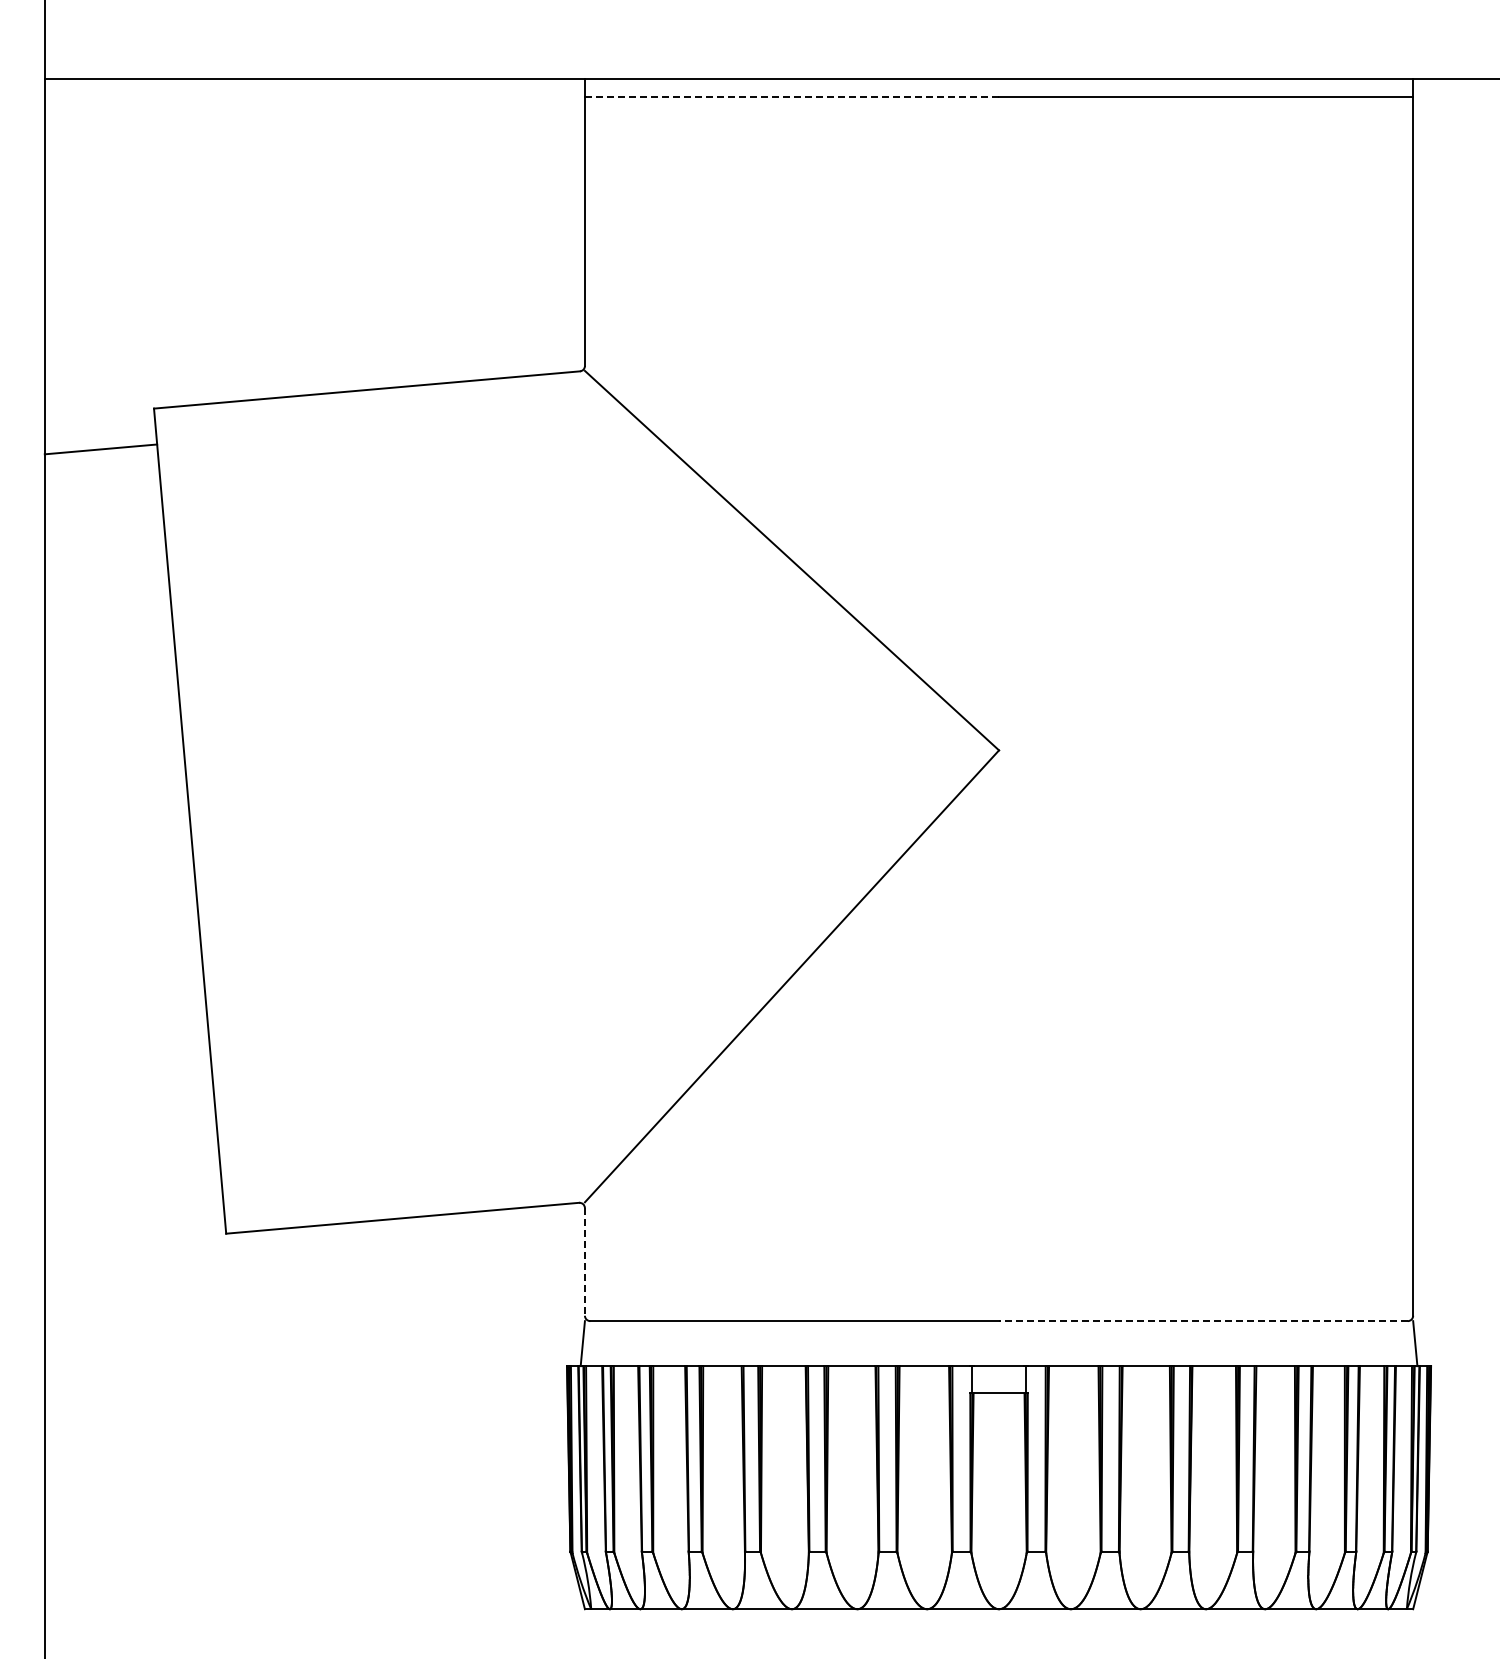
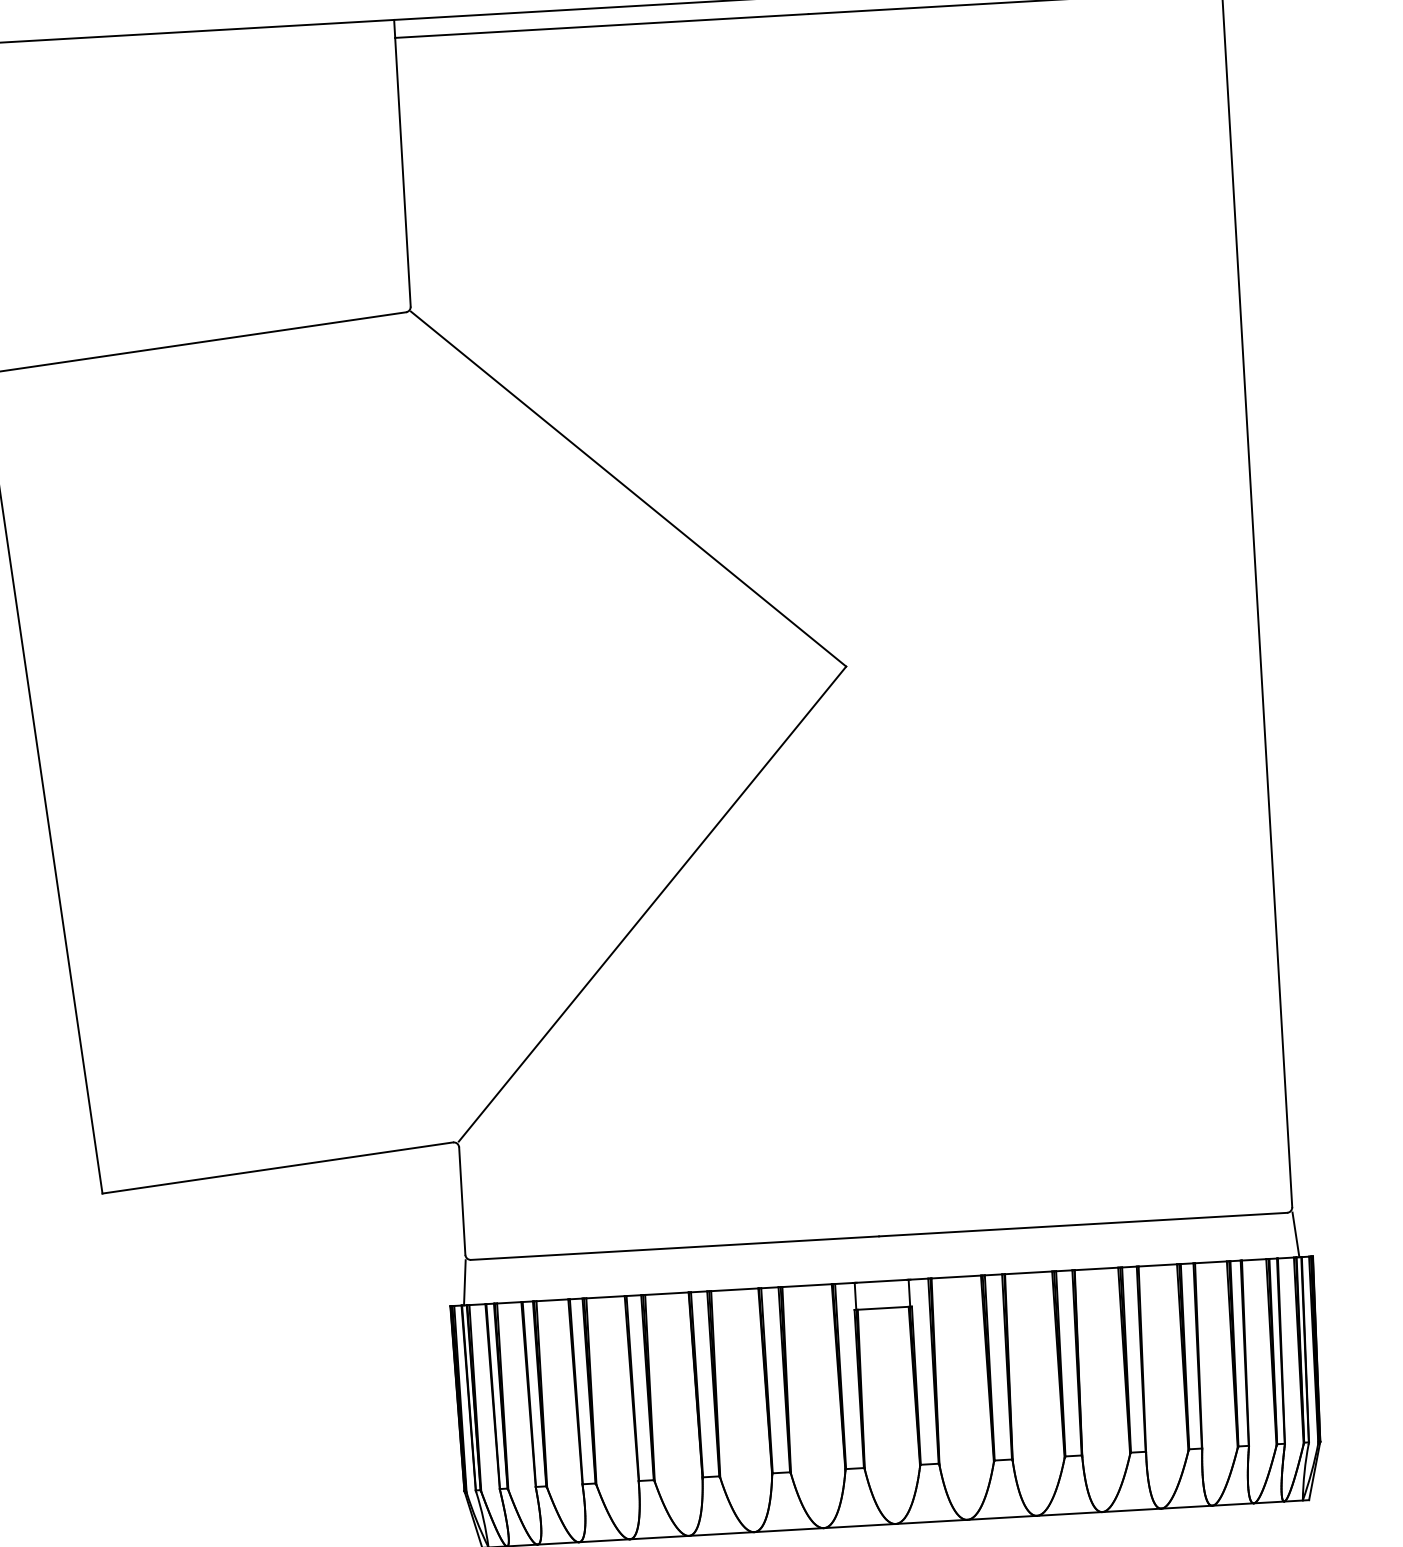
line: (792, 96) -> (602, 25), dashed -> solid
line: (584, 1261) -> (461, 1200), dashed -> solid
line: (1202, 1321) -> (1082, 1225), dashed -> solid

